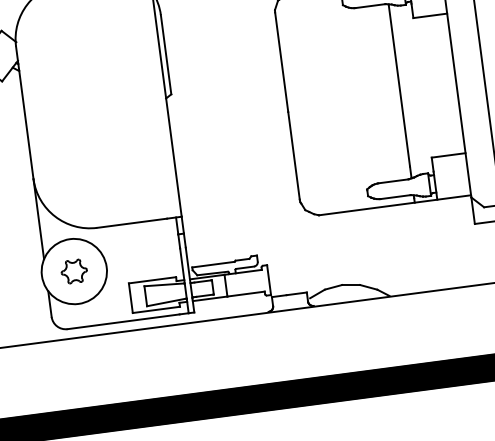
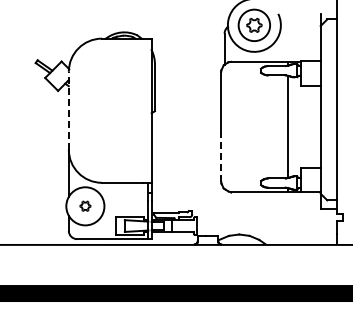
line: (24, 112) -> (68, 110), solid -> dashed
line: (294, 156) -> (221, 156), solid -> dashed
part: (74, 270) -> (85, 205), size x0.7

